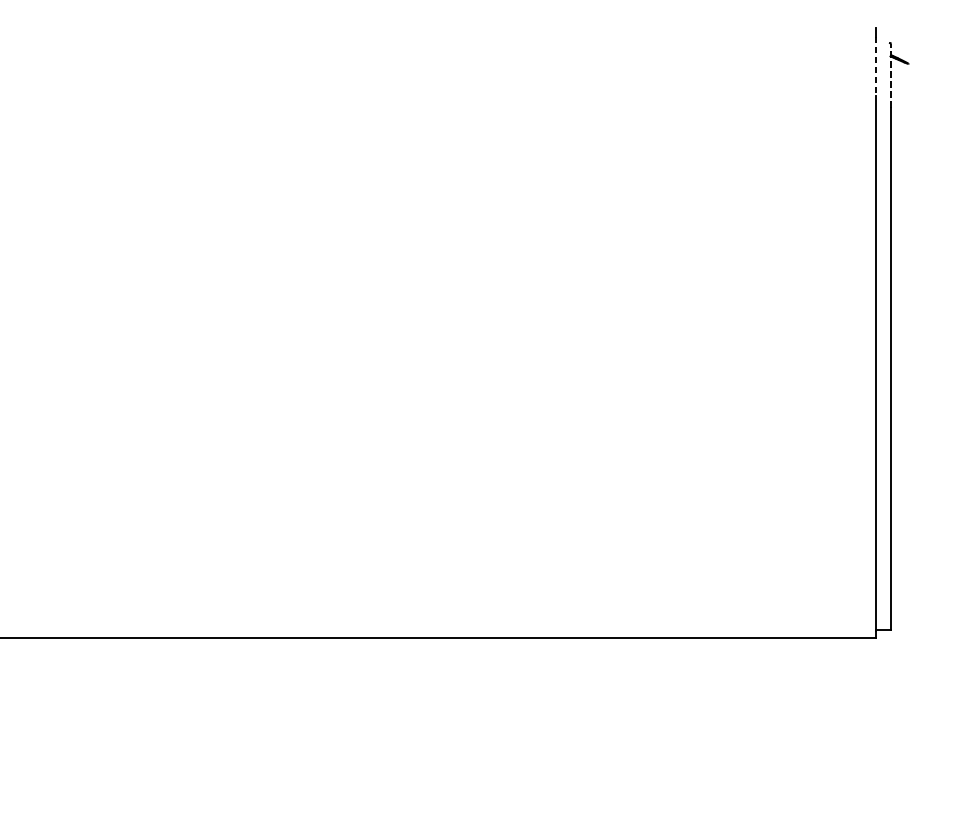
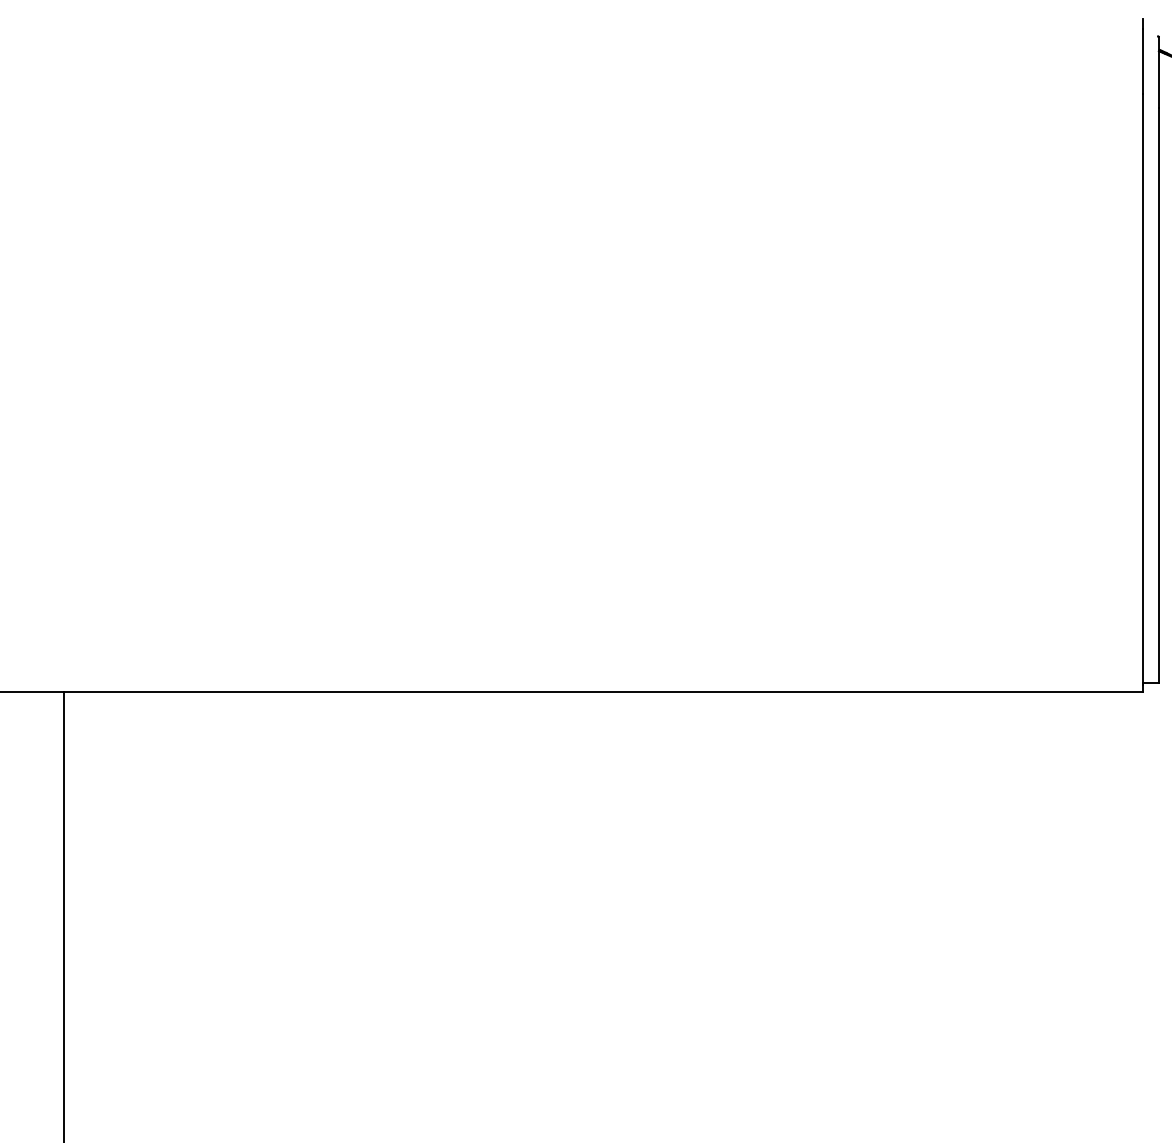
line: (876, 66) -> (1143, 62), dashed -> solid
line: (890, 74) -> (1158, 71), dashed -> solid

